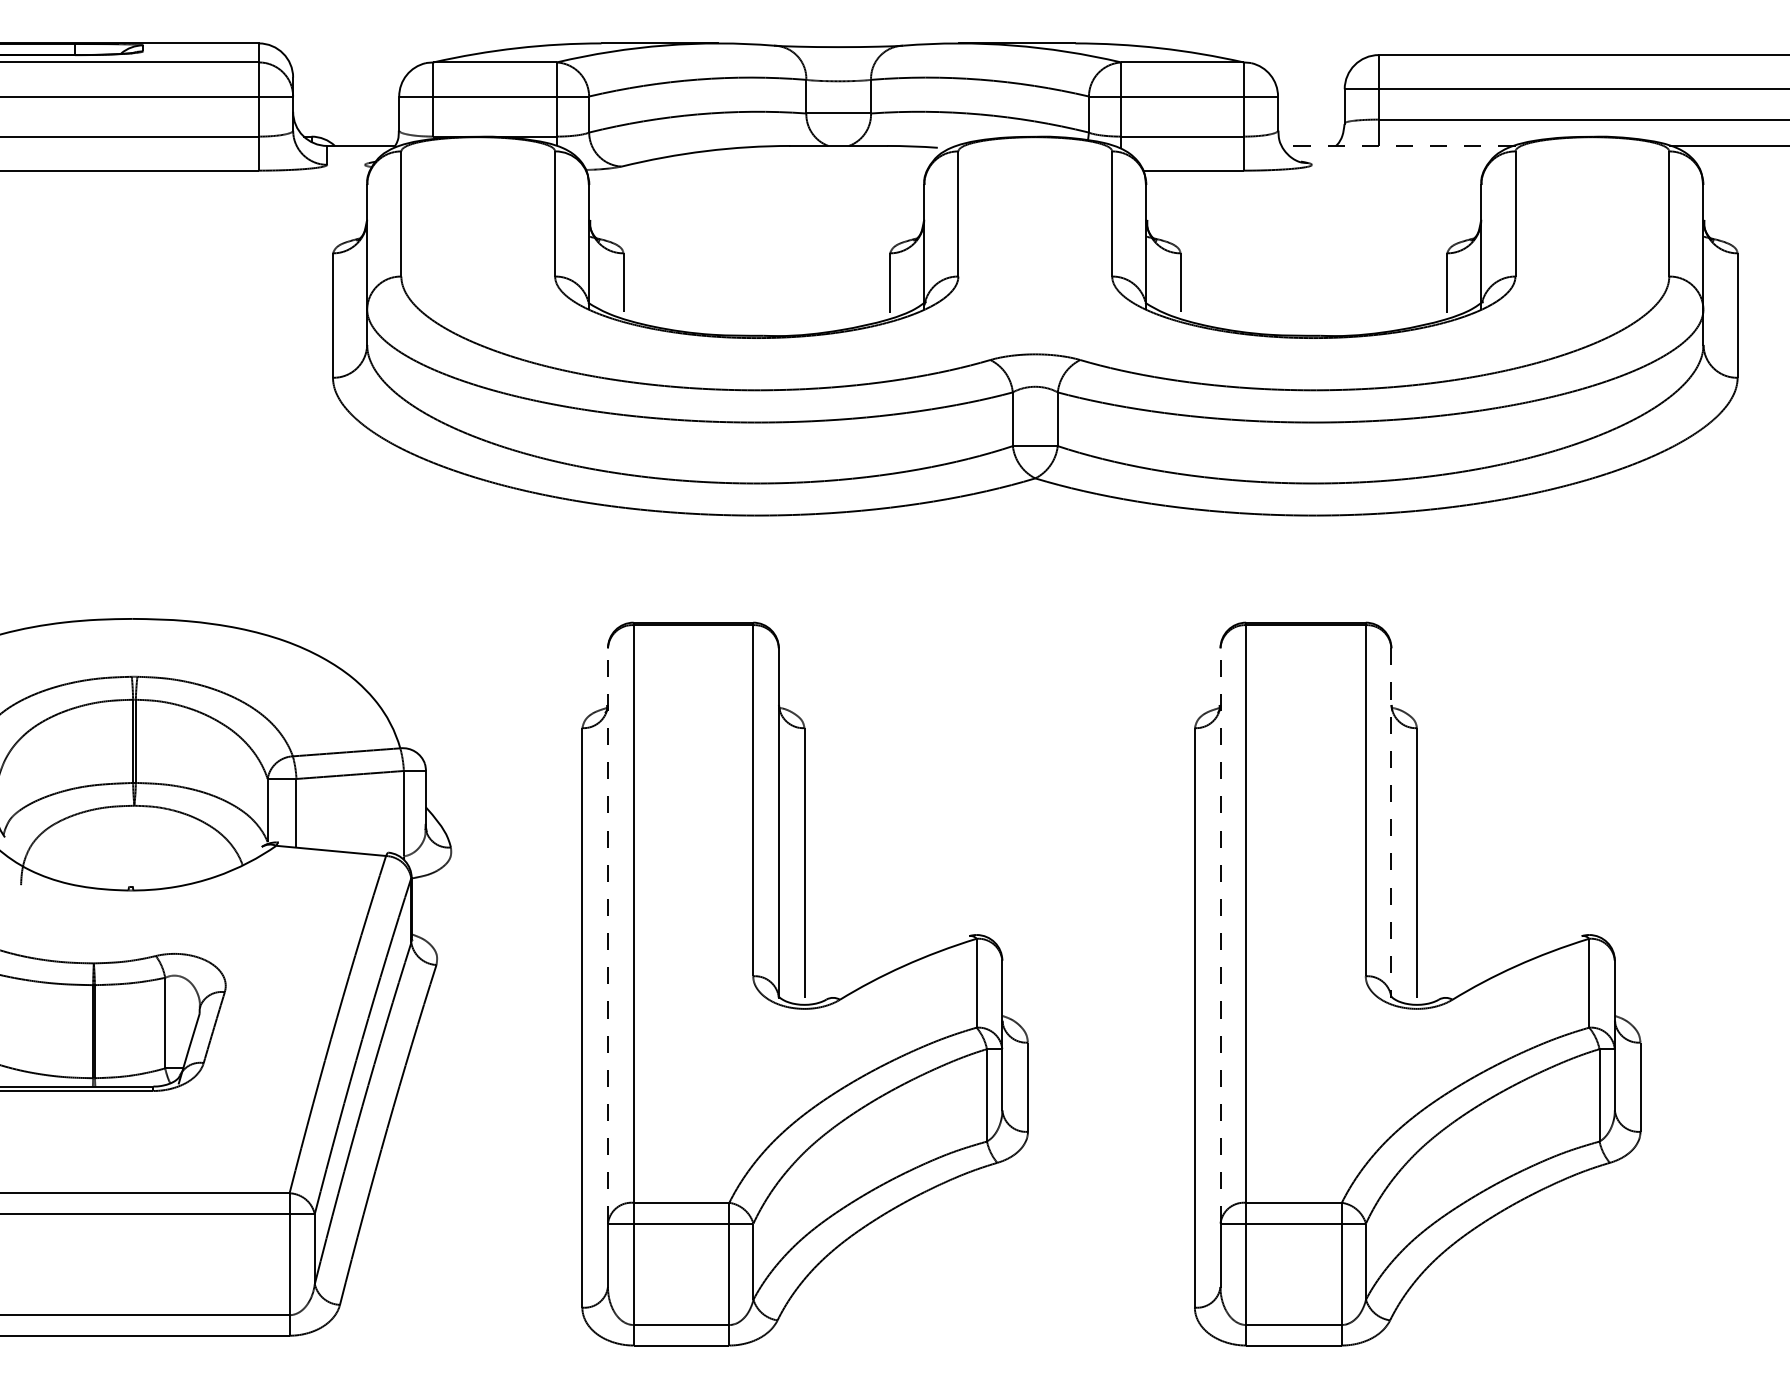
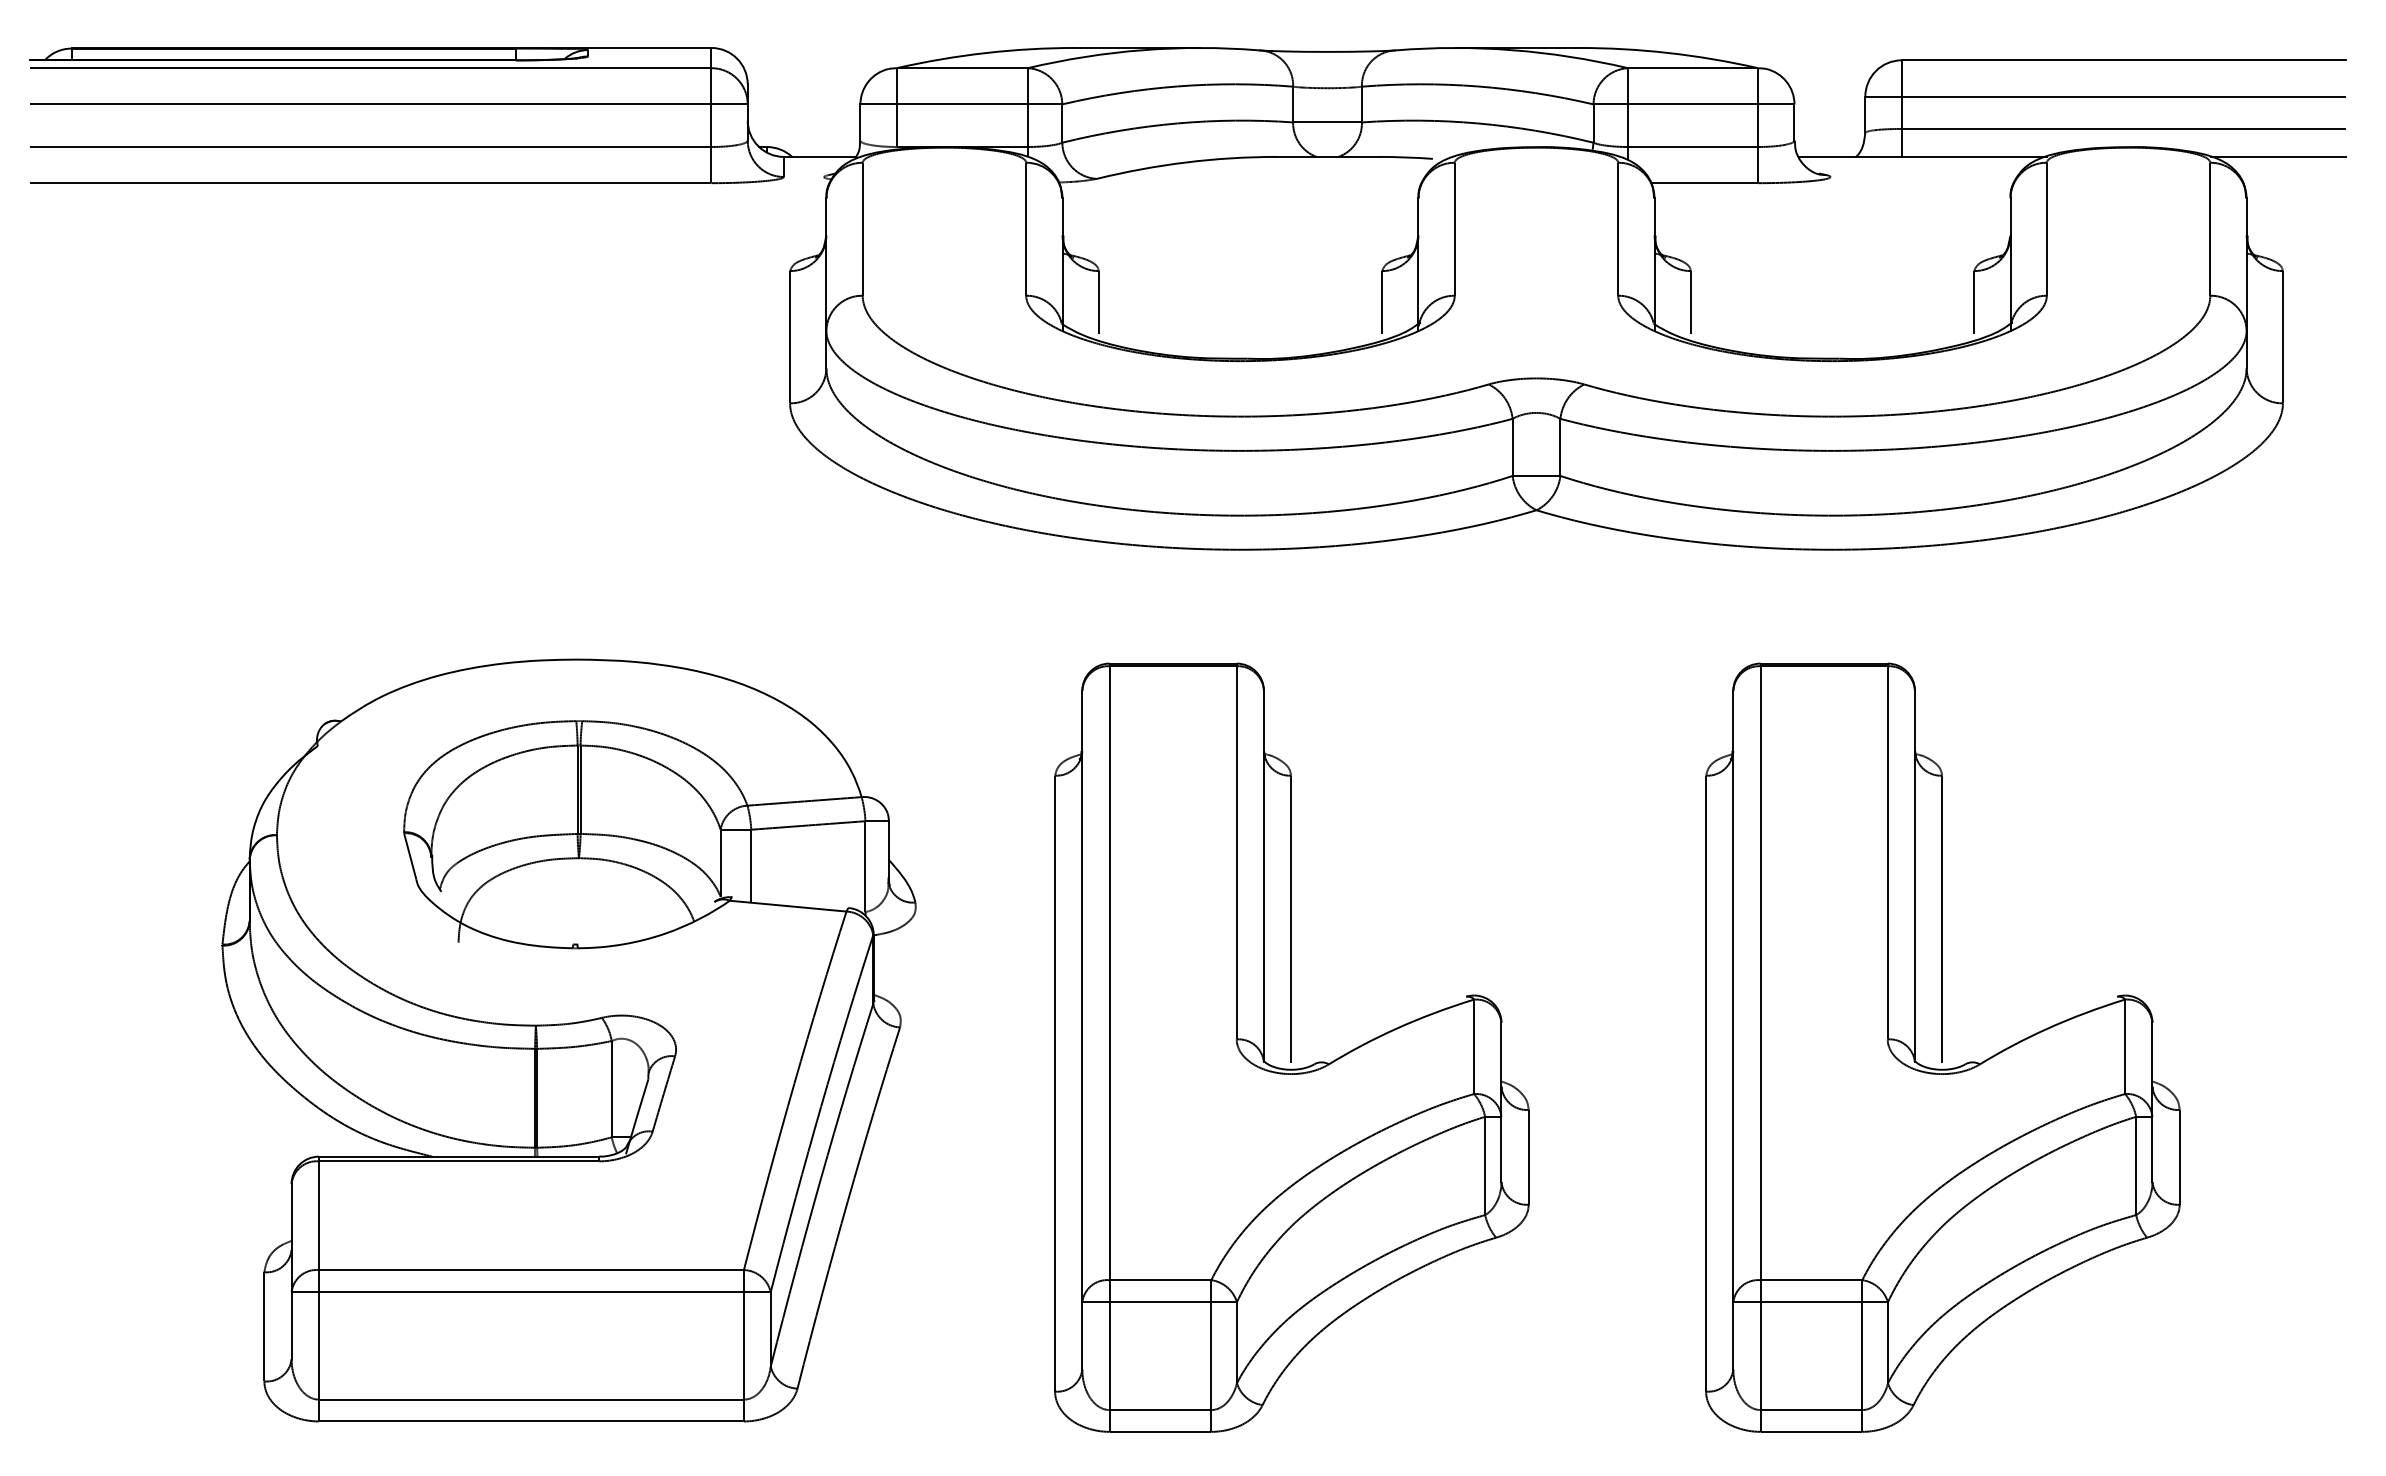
line: (1398, 145) -> (1922, 156), dashed -> solid
line: (1390, 822) -> (1914, 876), dashed -> solid
line: (608, 935) -> (1082, 996), dashed -> solid
line: (1220, 935) -> (1733, 996), dashed -> solid

